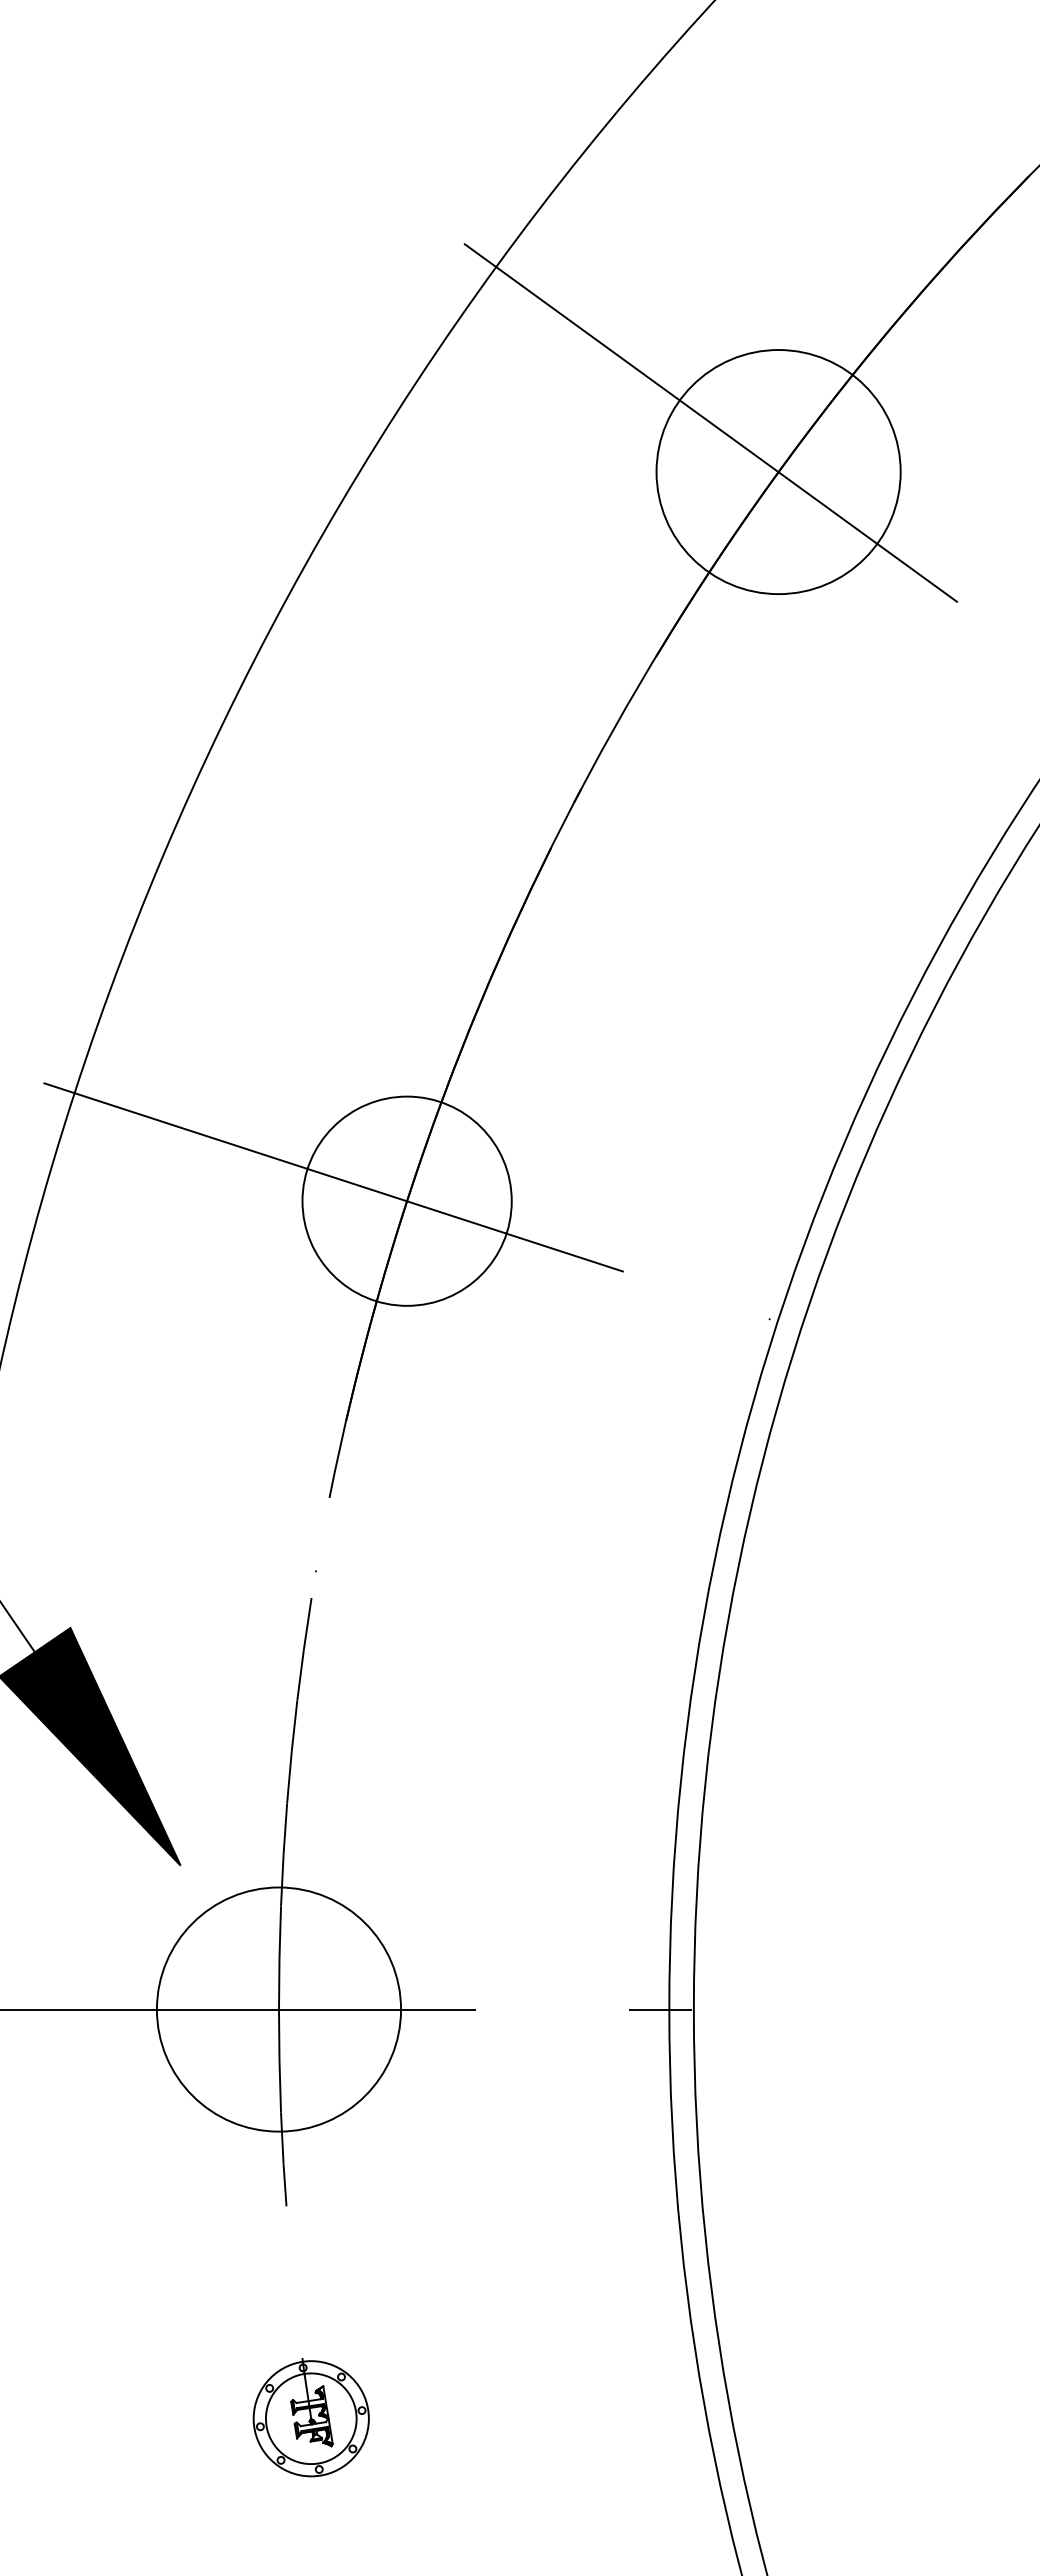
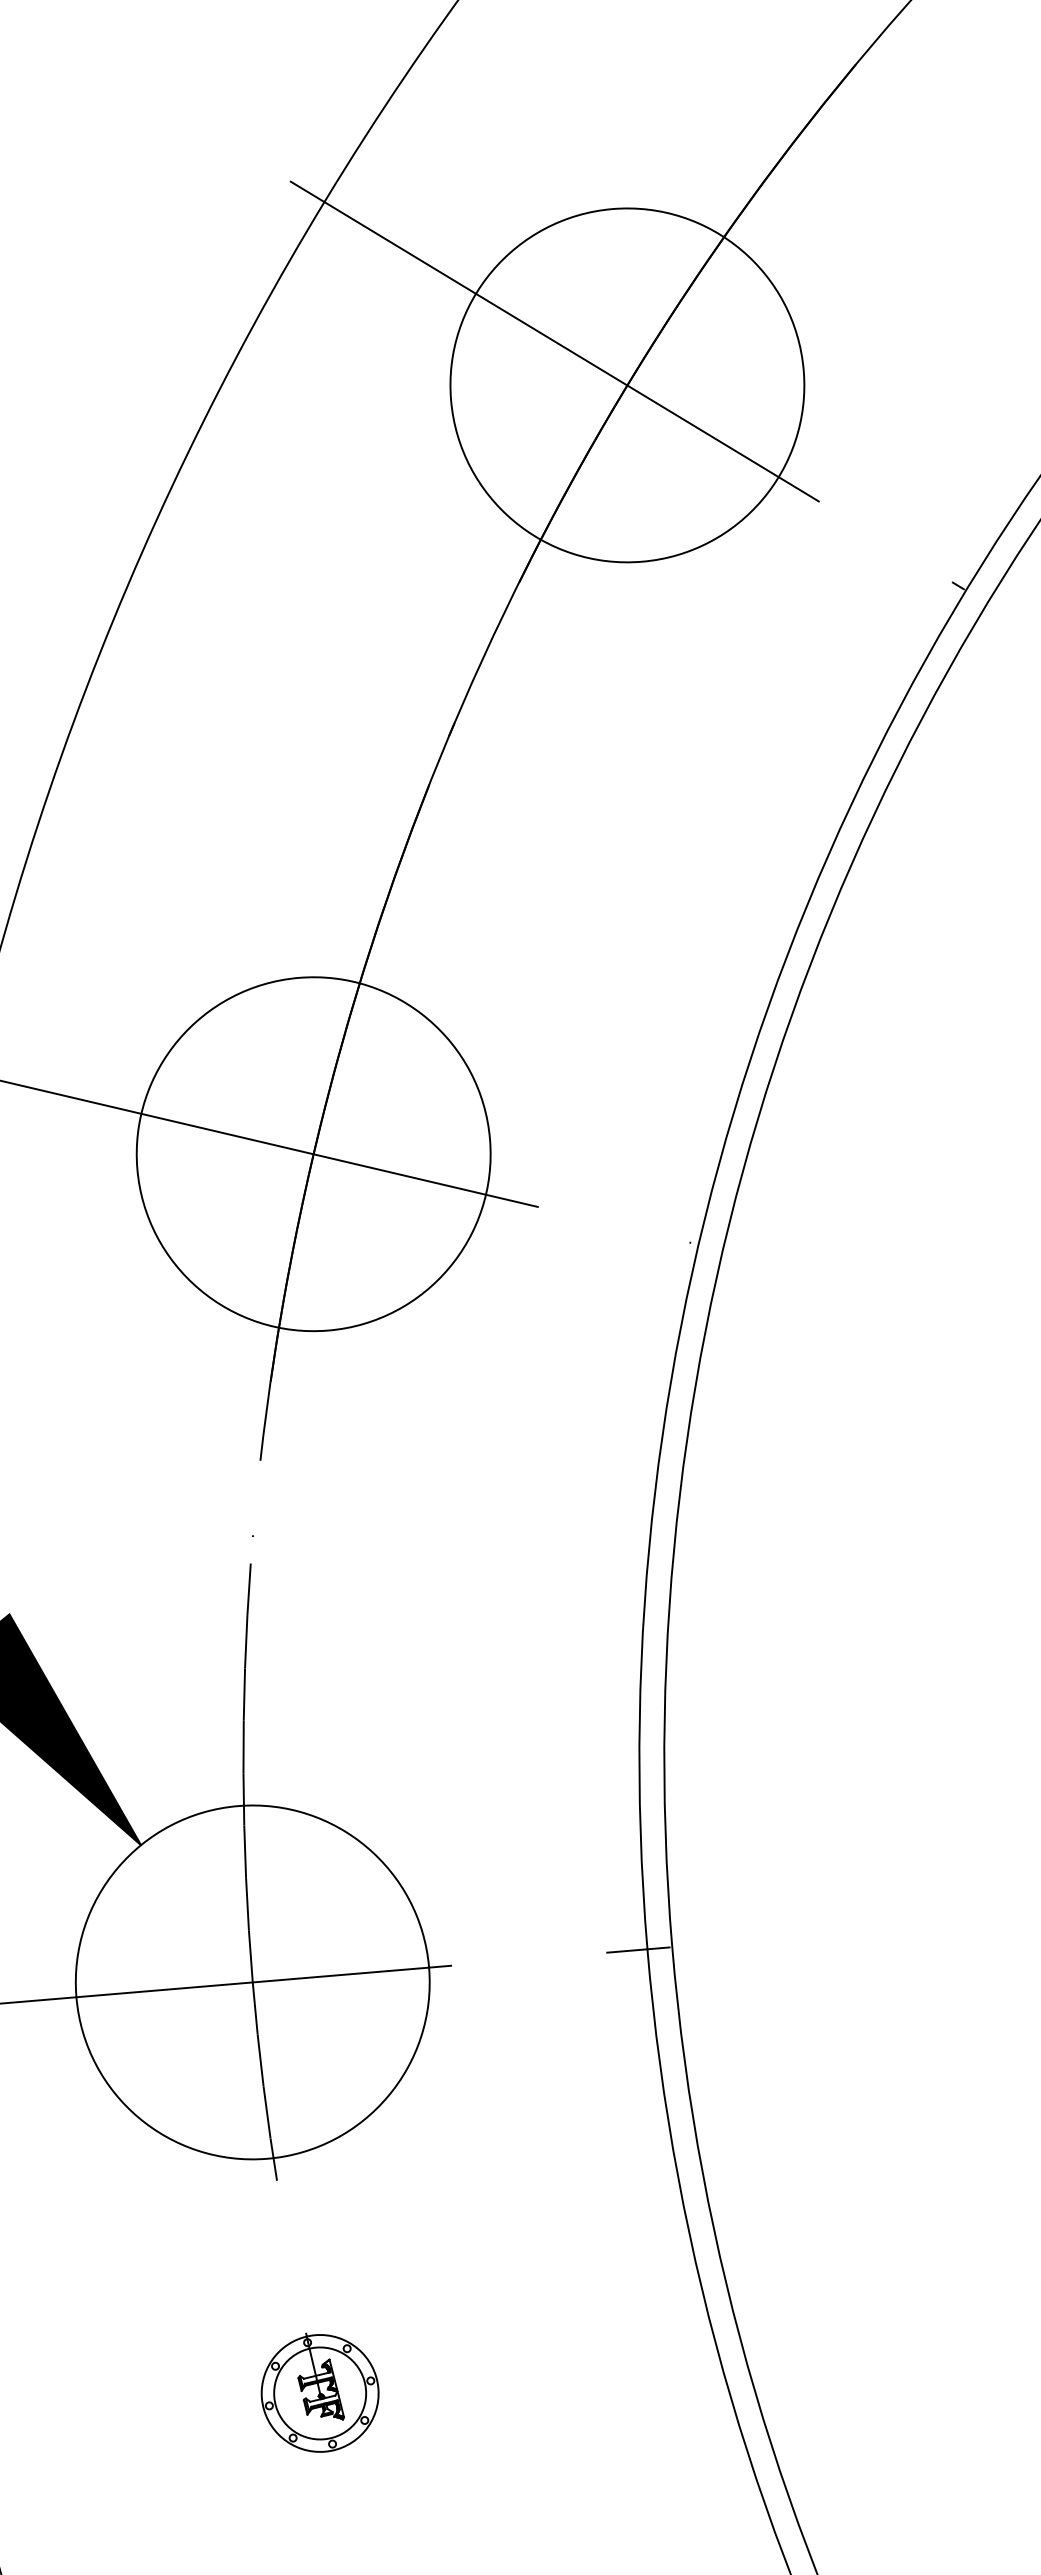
circle: (778, 471) -> (627, 384), size x1.43
circle: (406, 1200) -> (312, 1153), size x1.67
circle: (278, 2009) -> (252, 1982), size x1.43

